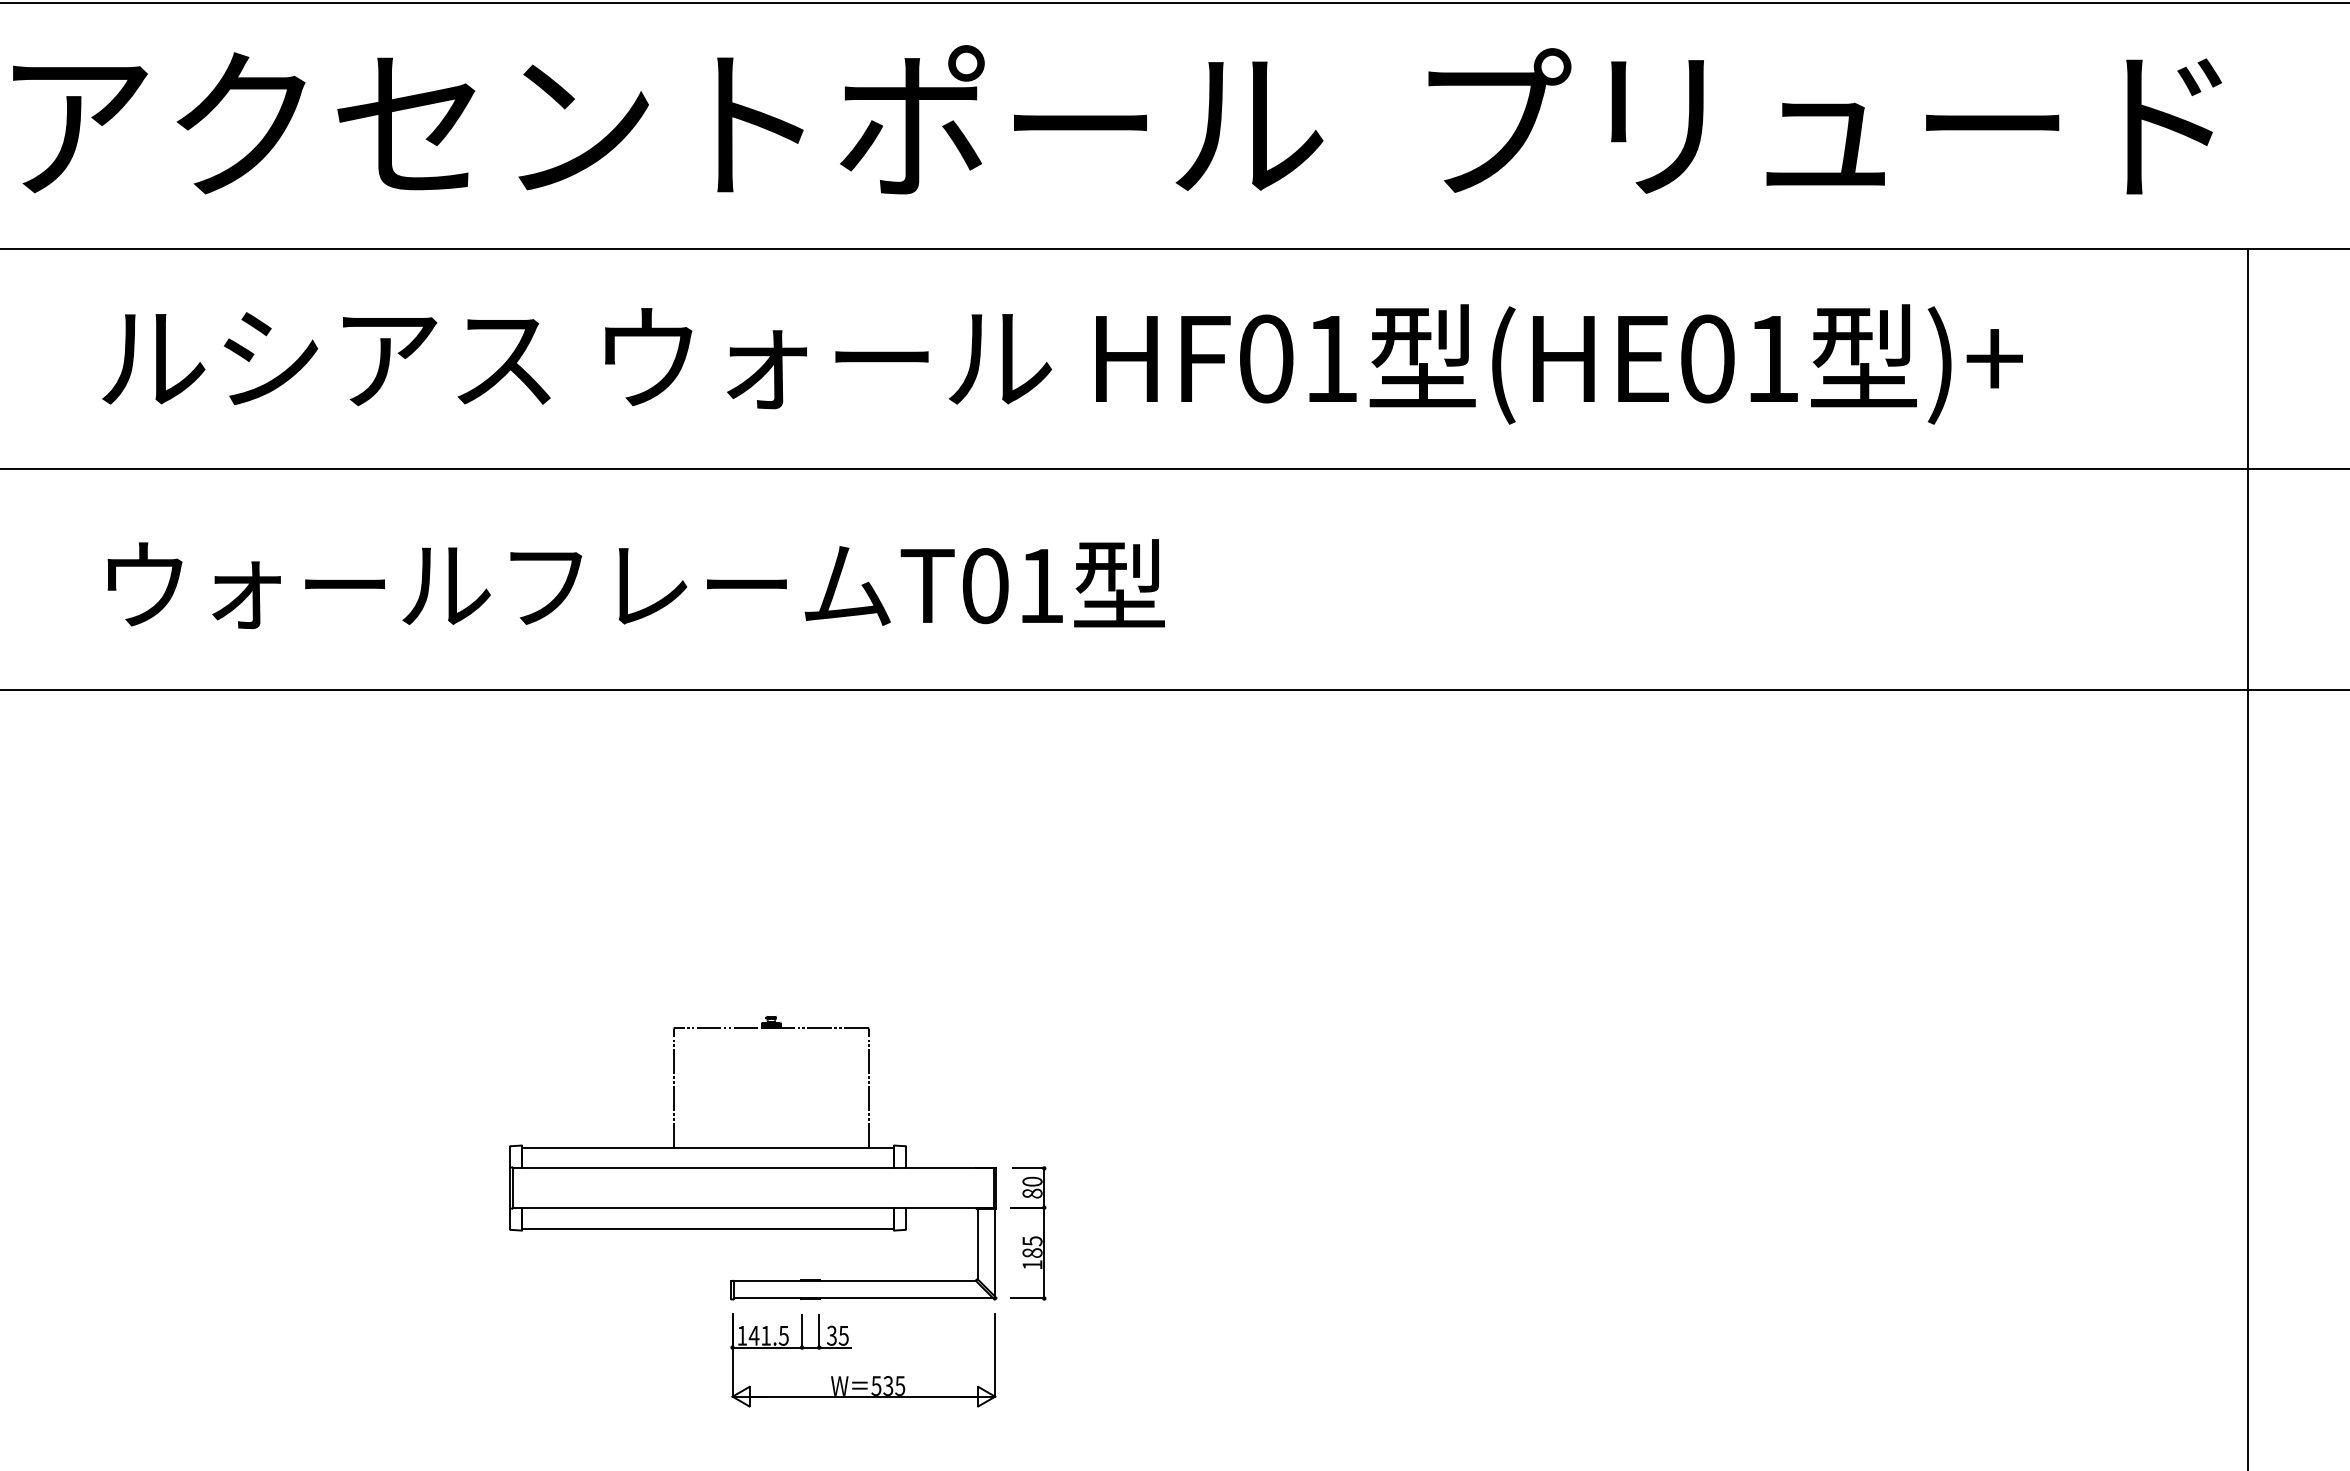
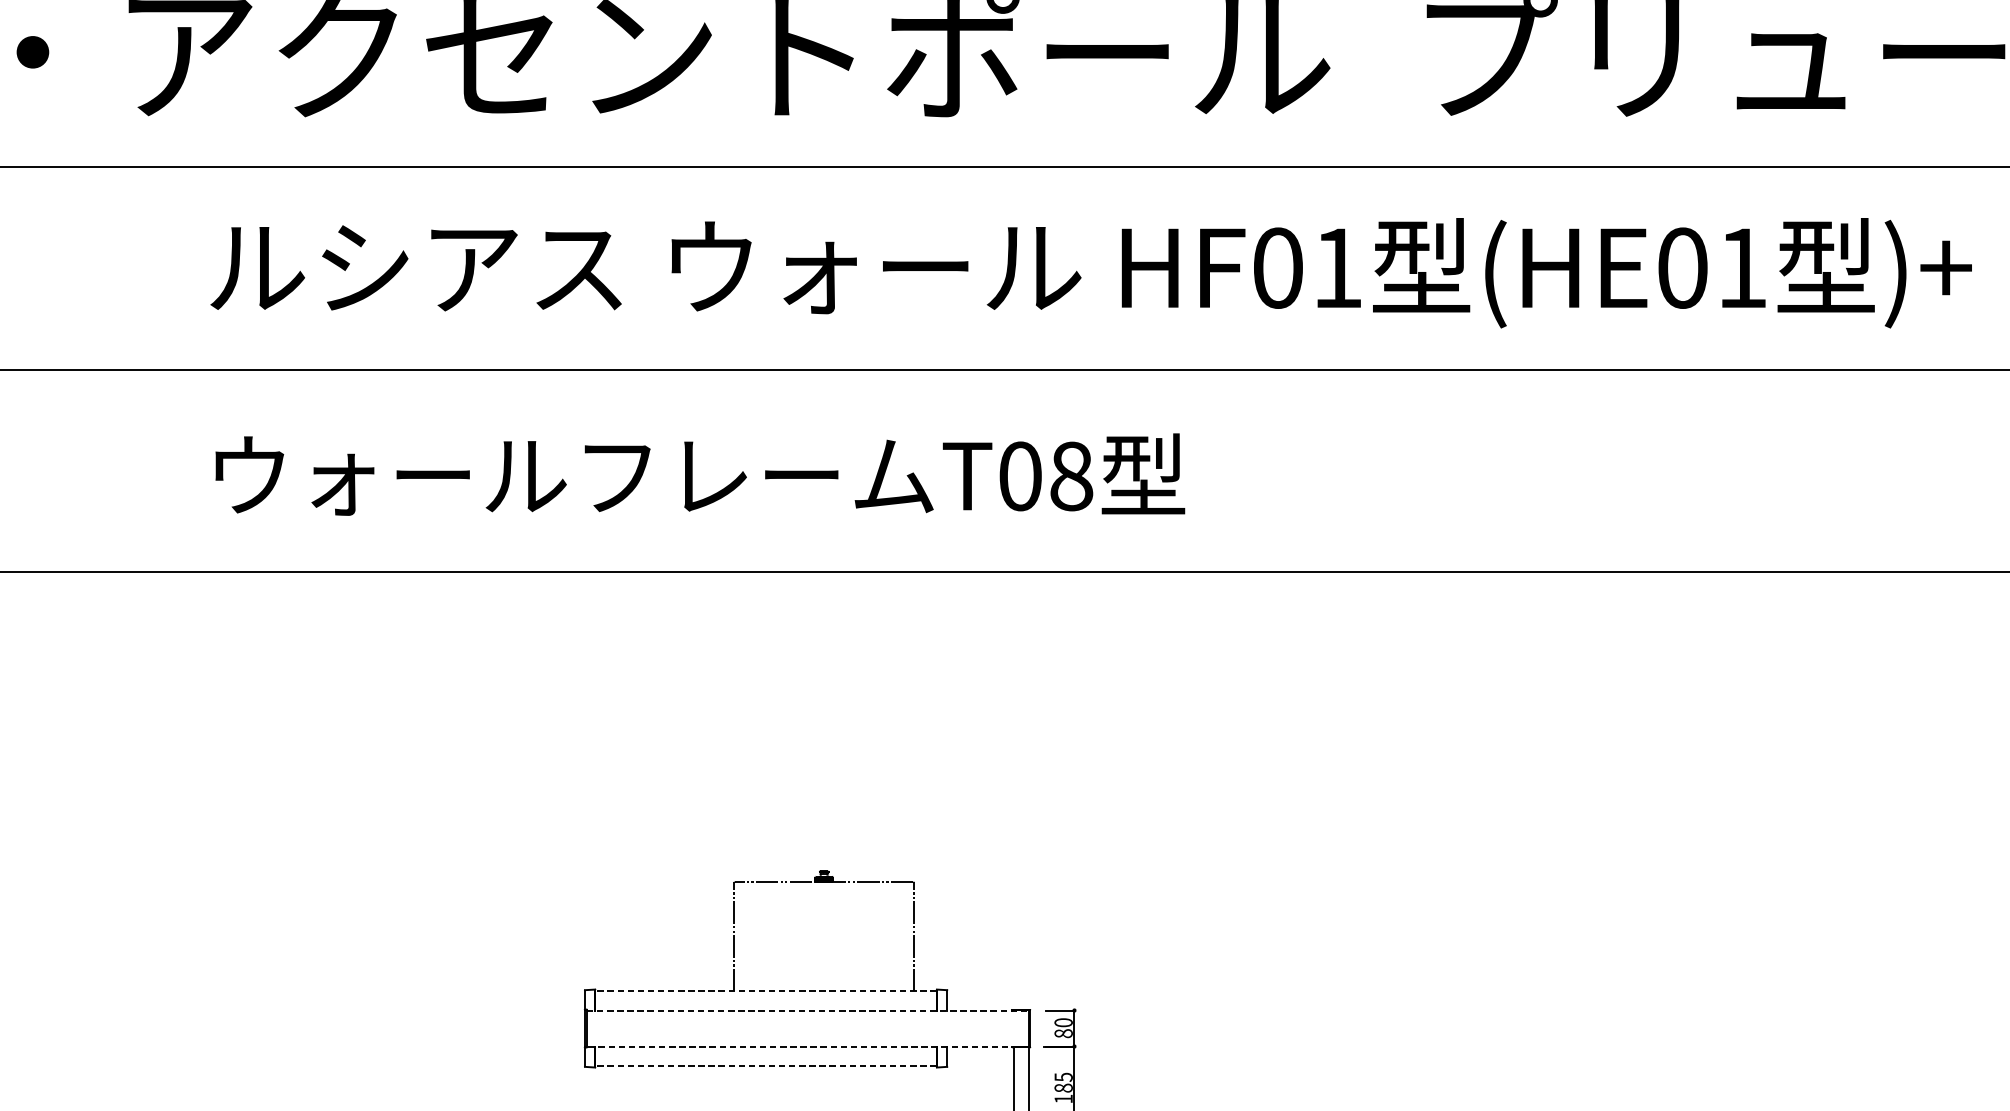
text: (1041, 586) -> (1071, 476), T01 -> T08
line: (707, 1147) -> (765, 991), solid -> dashed
line: (753, 1168) -> (807, 1010), solid -> dashed
line: (753, 1207) -> (807, 1046), solid -> dashed
line: (707, 1228) -> (765, 1065), solid -> dashed

